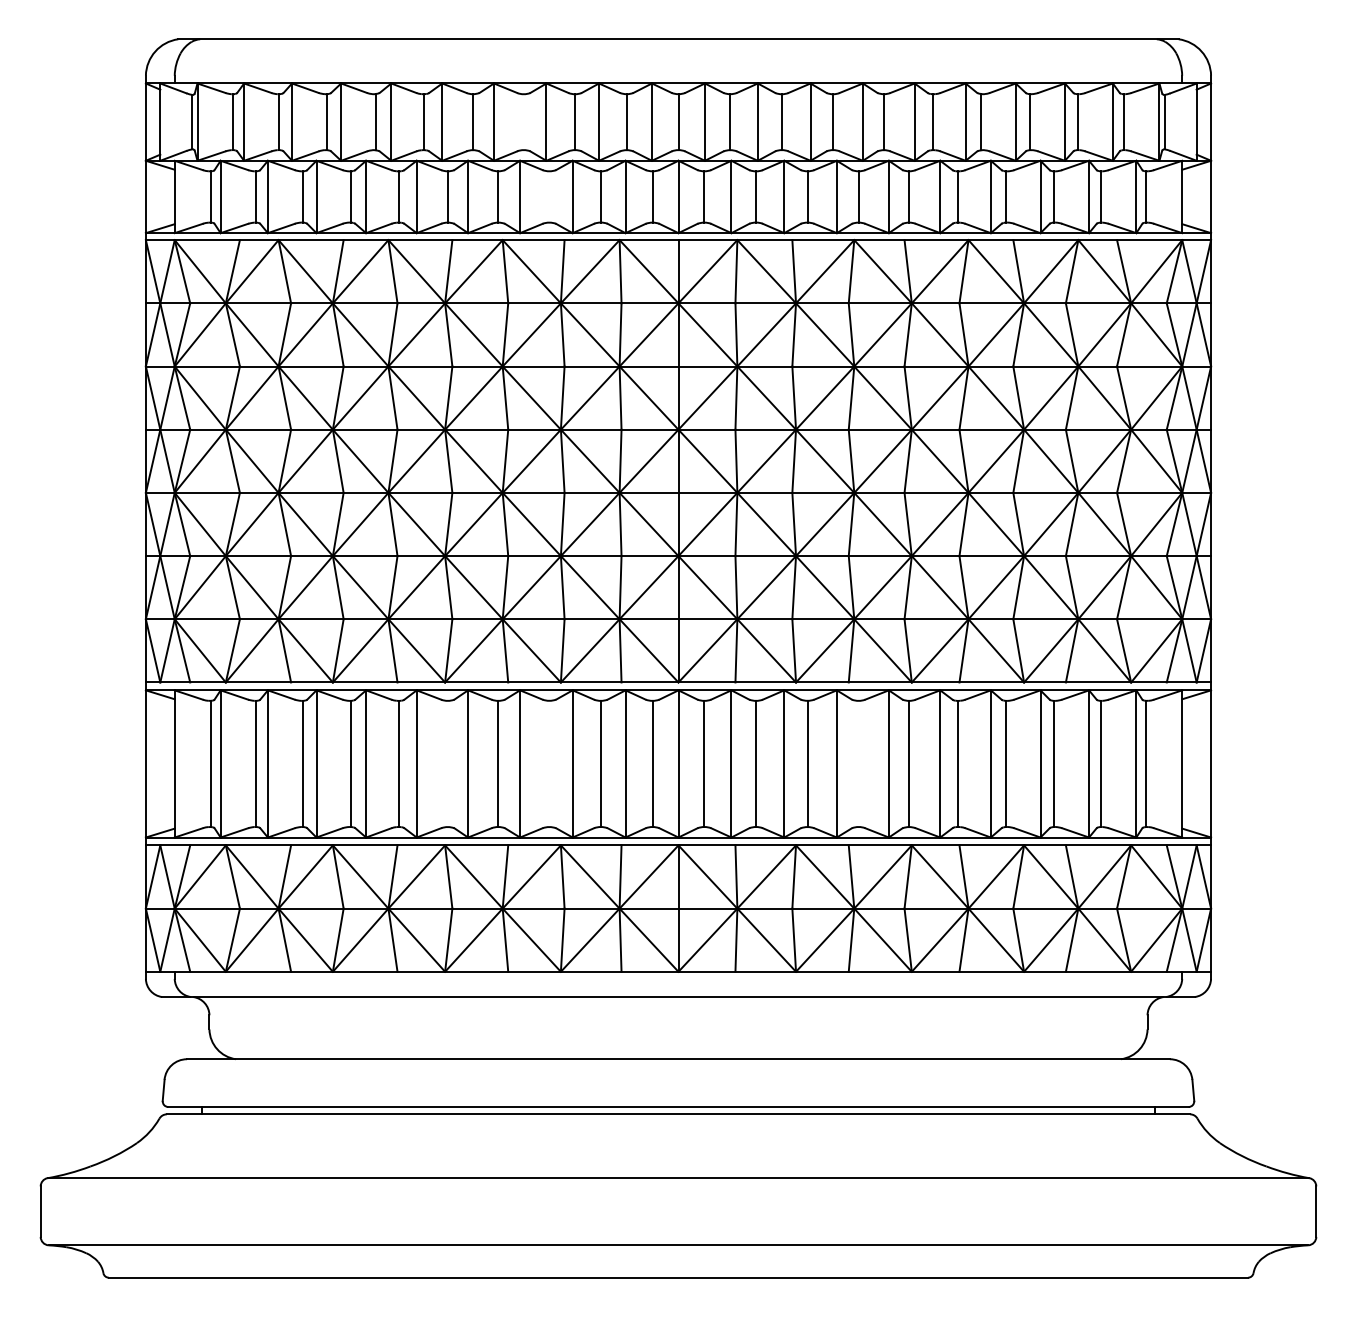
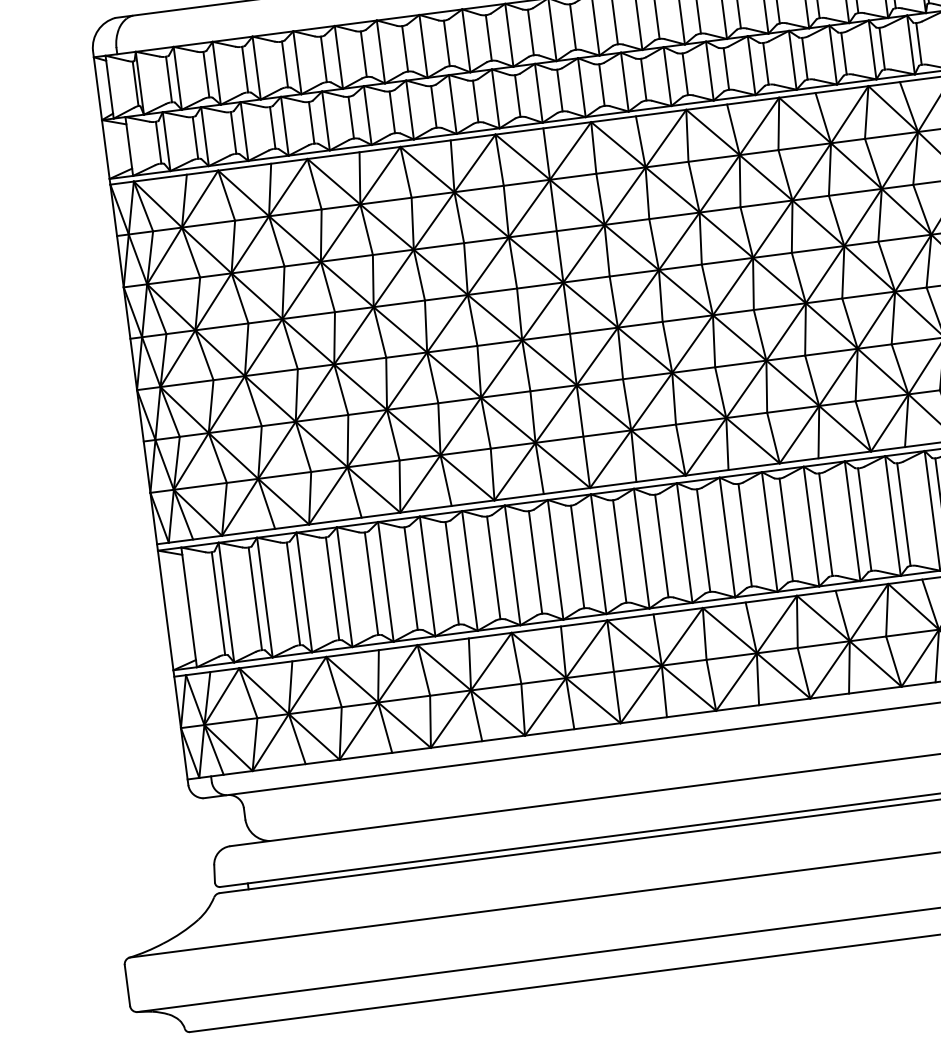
line: (523, 122) -> (404, 49), added
line: (549, 196) -> (433, 106), added
line: (447, 763) -> (410, 578), added
line: (549, 763) -> (493, 567), added
line: (858, 763) -> (744, 534), added

